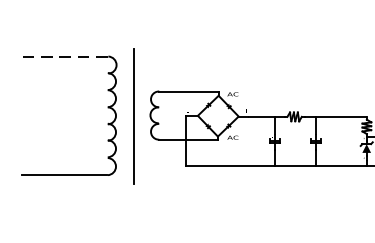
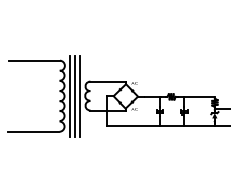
line: (65, 56) -> (34, 60), dashed -> solid
line: (124, 116) -> (69, 96), added
line: (142, 116) -> (80, 96), added

